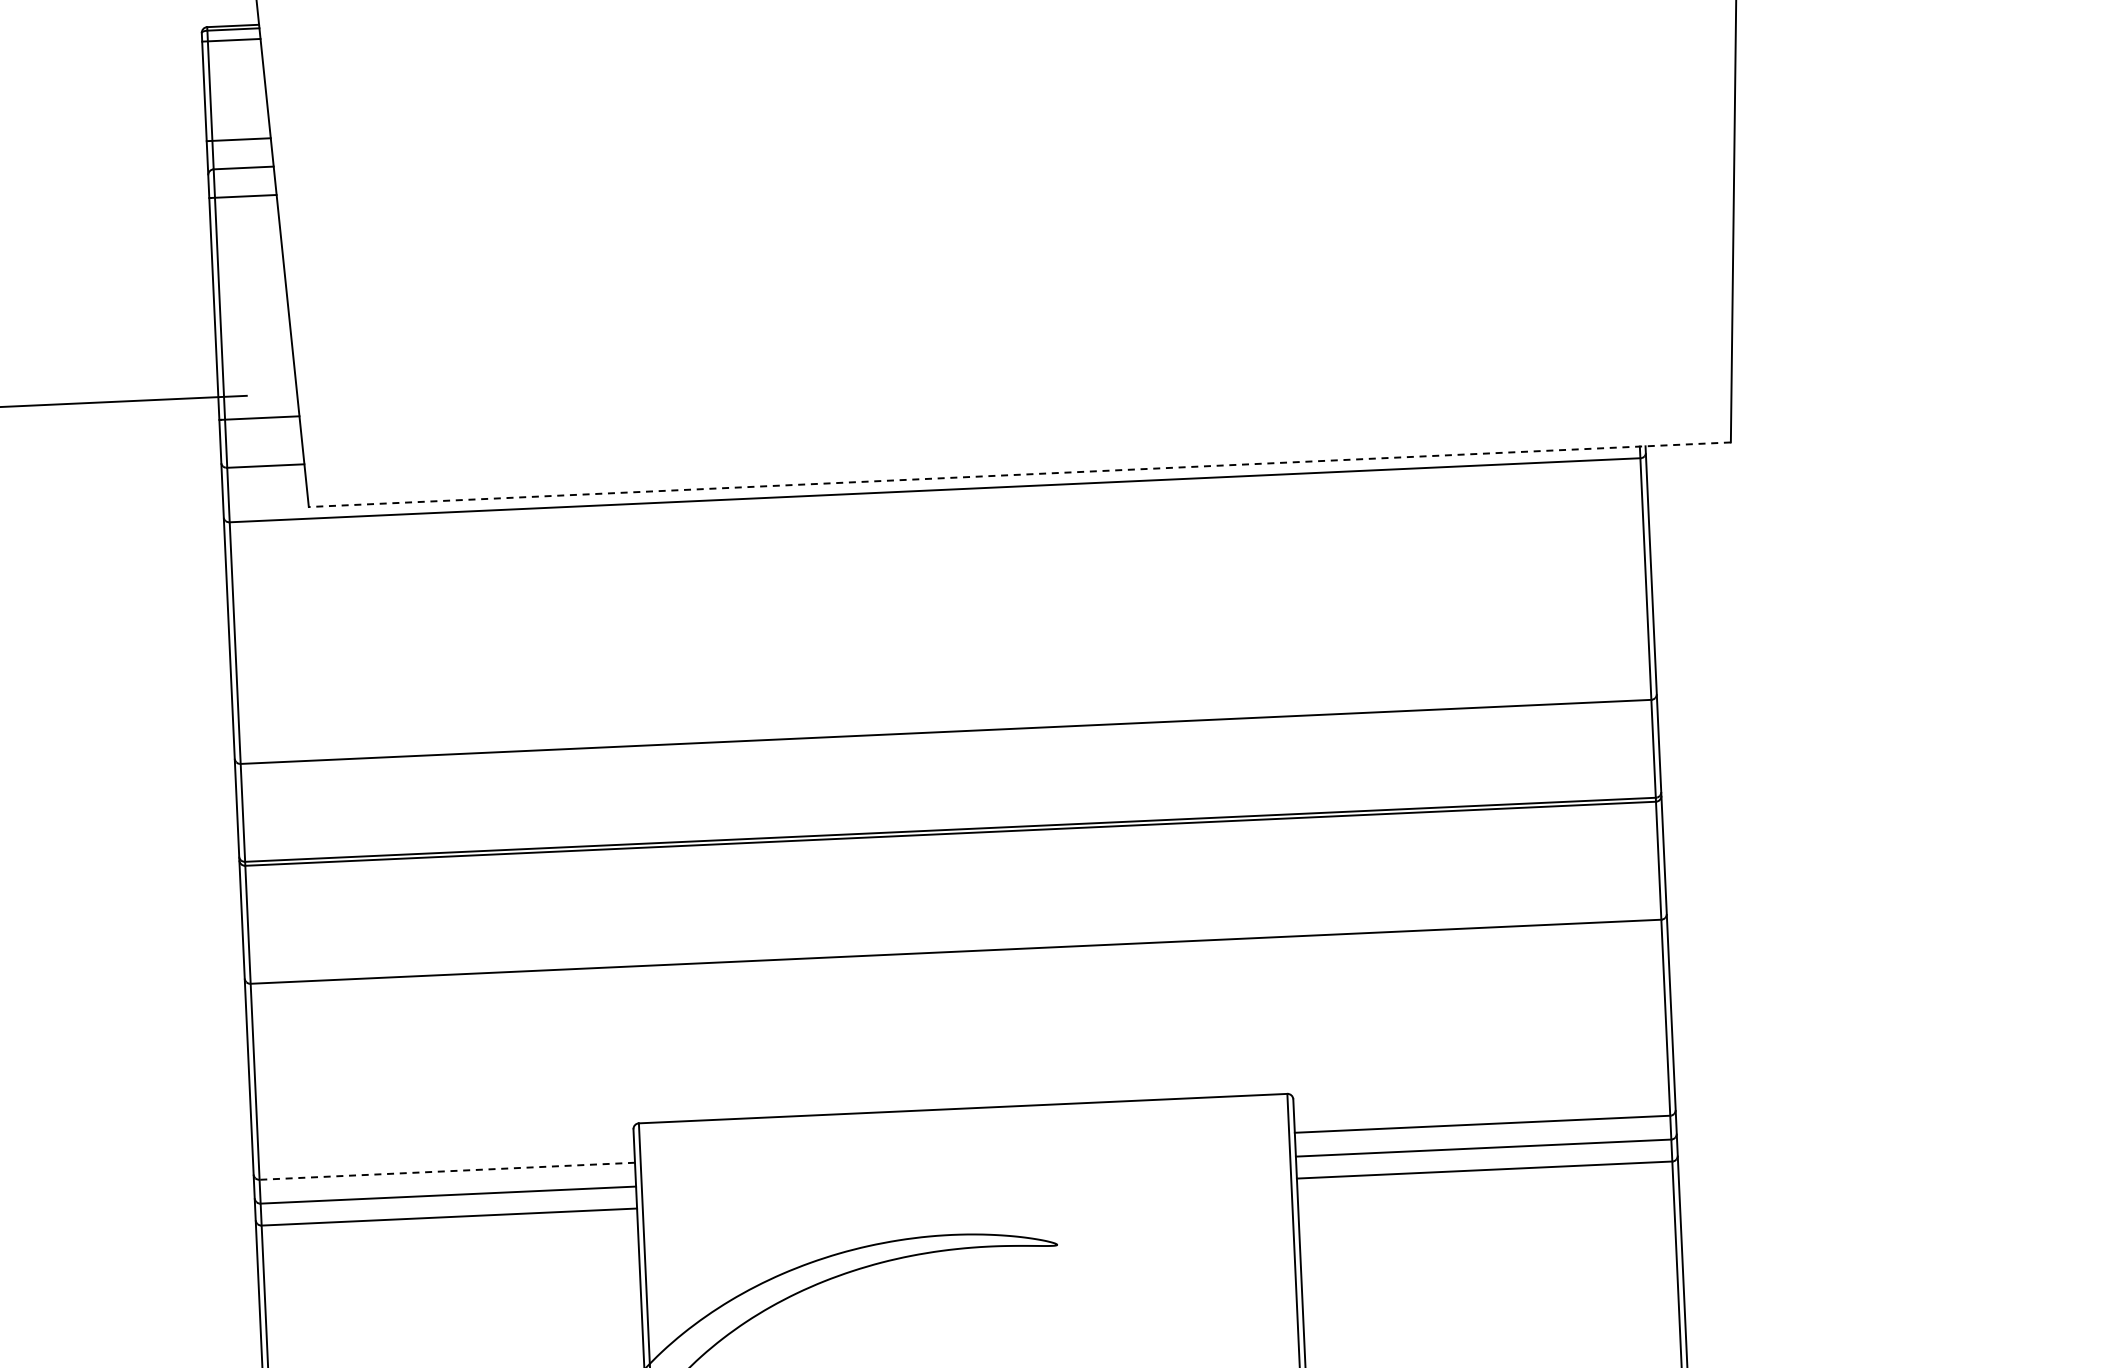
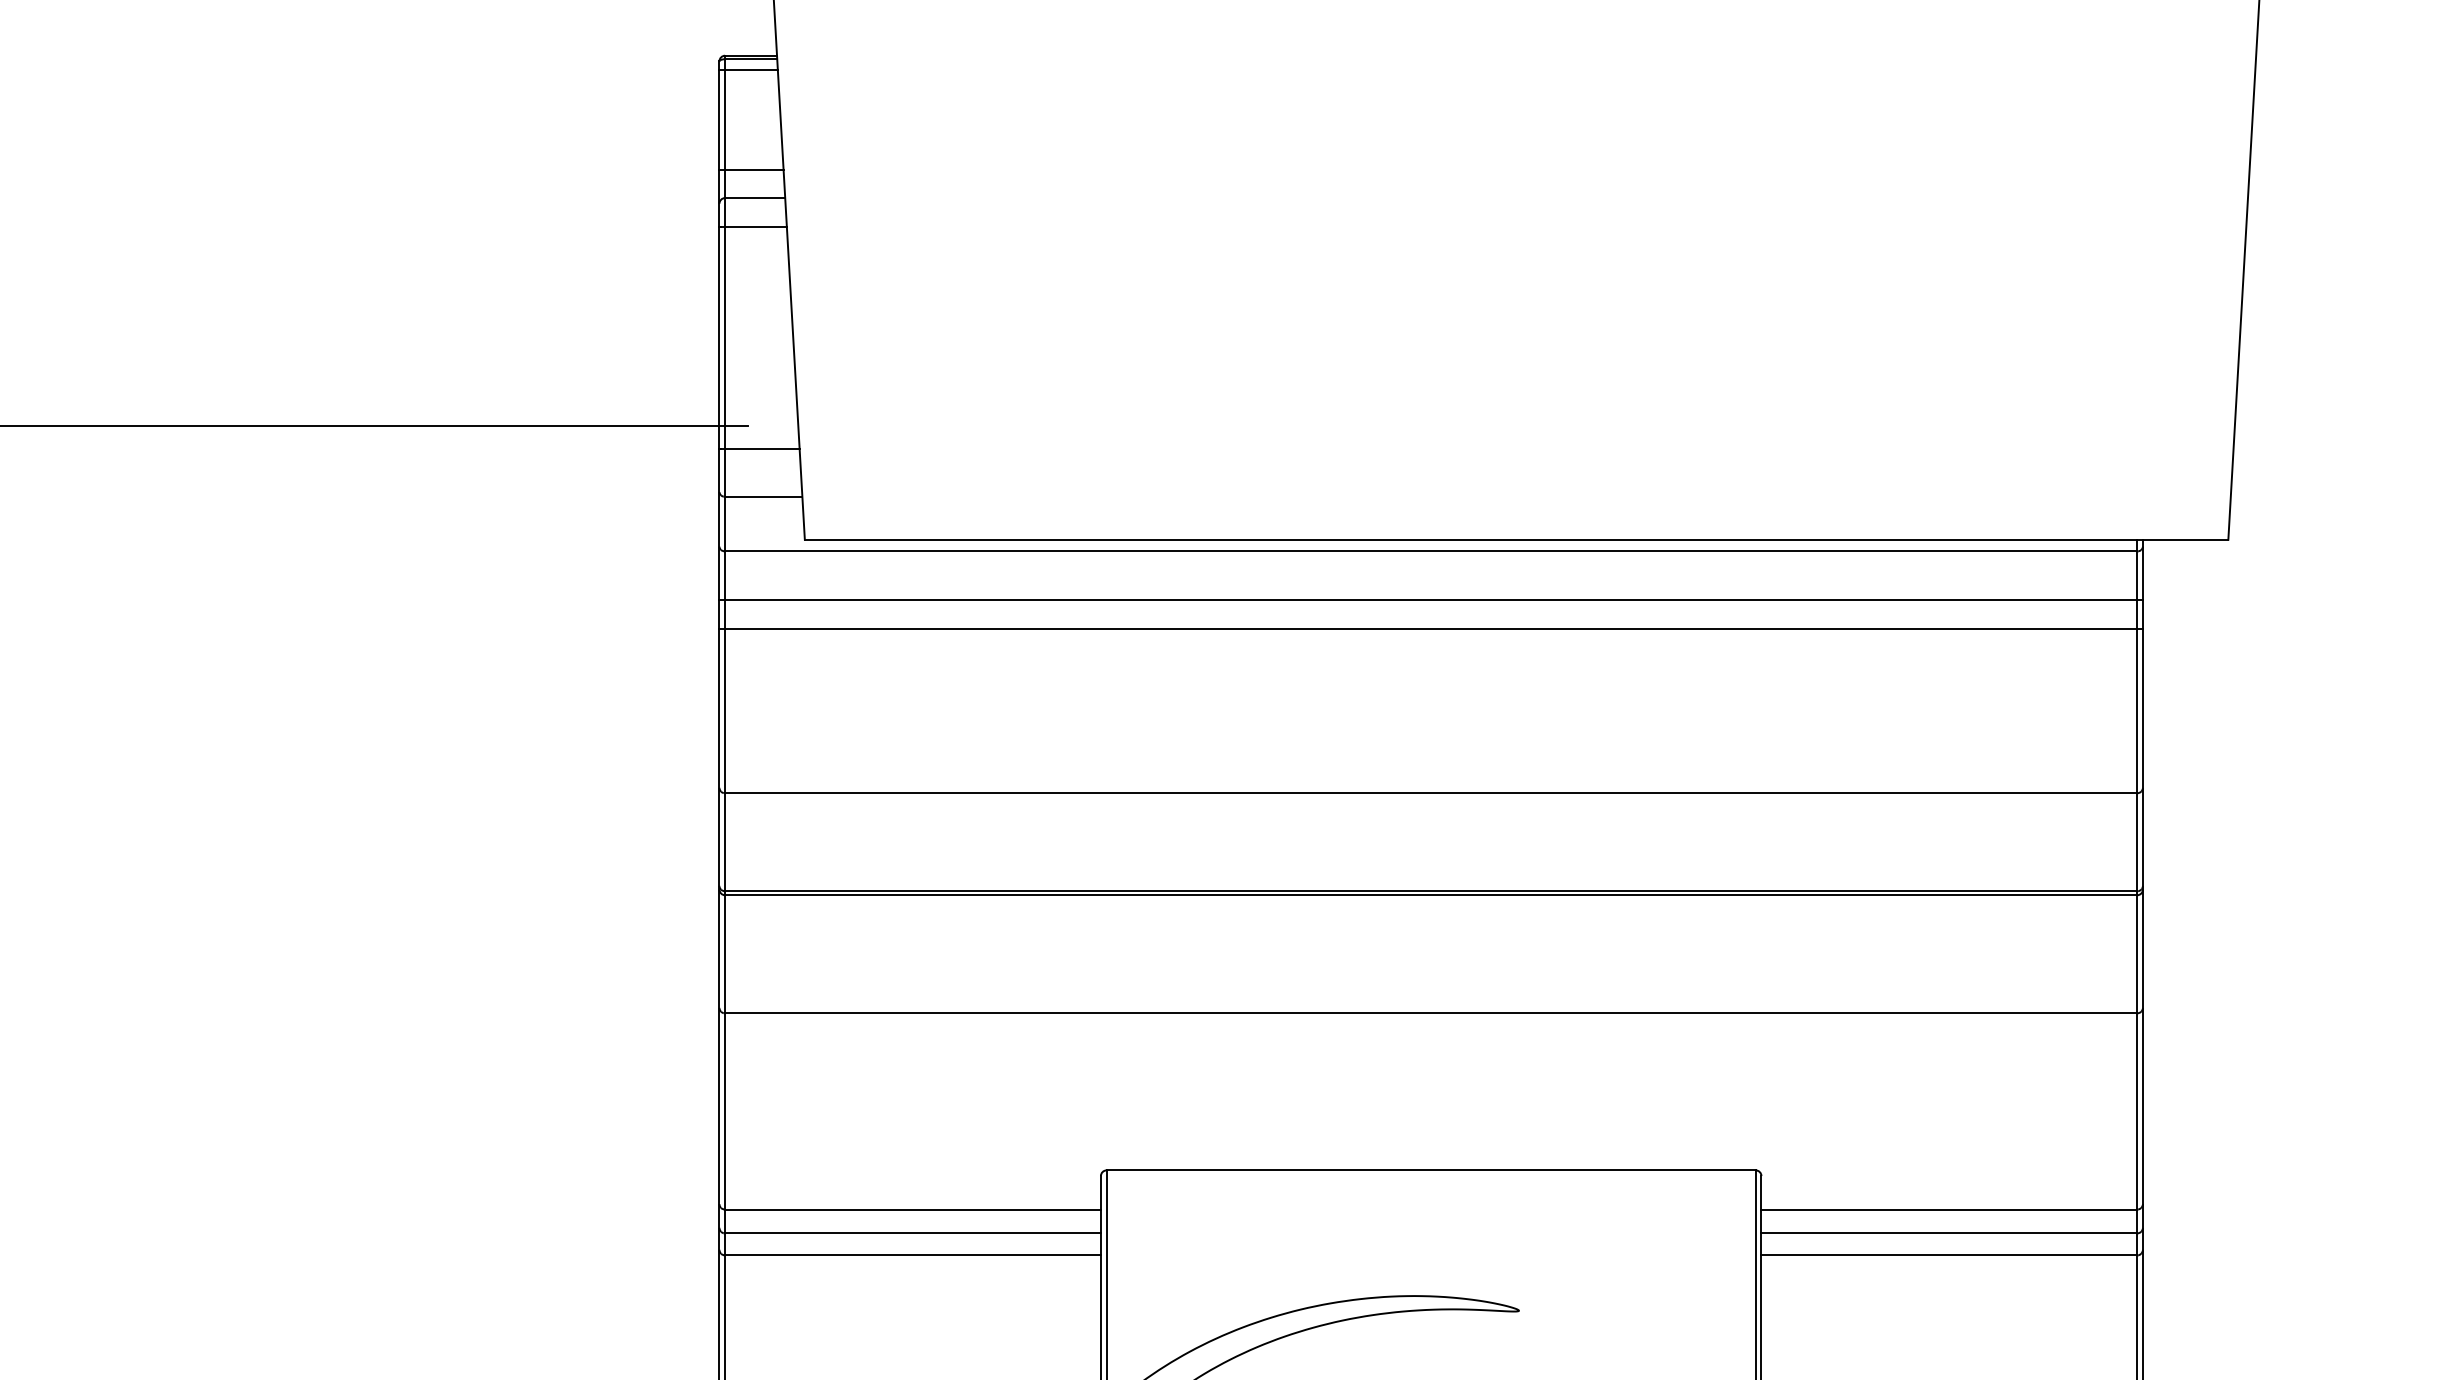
line: (1019, 474) -> (1516, 539), dashed -> solid
line: (936, 538) -> (1430, 599), added
line: (937, 568) -> (1430, 629), added
line: (447, 1171) -> (913, 1209), dashed -> solid

